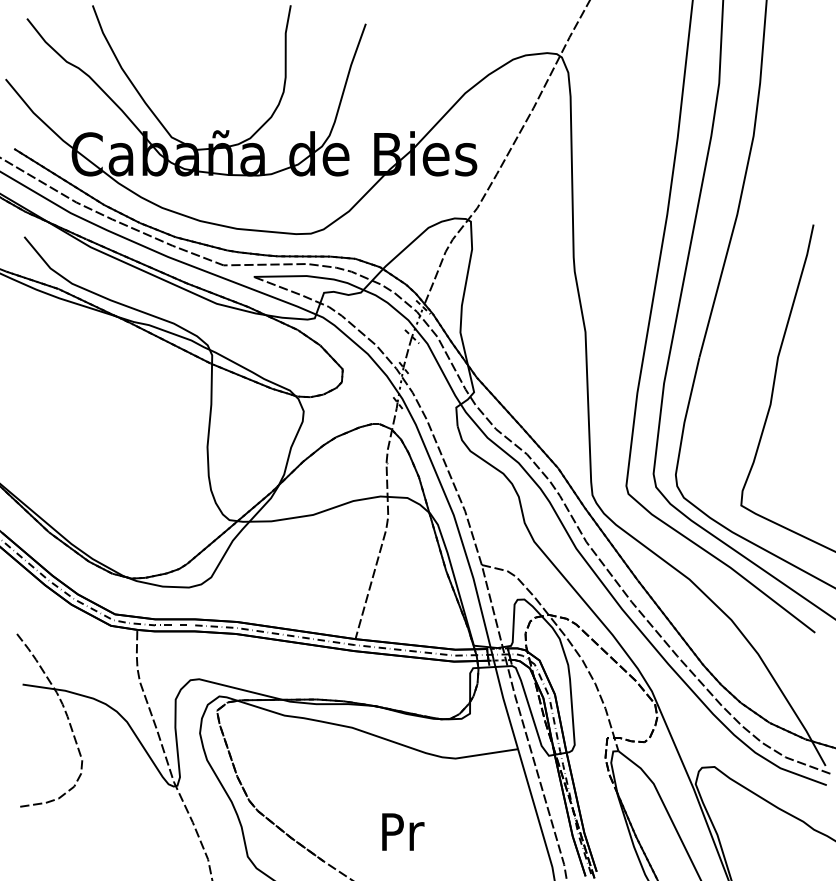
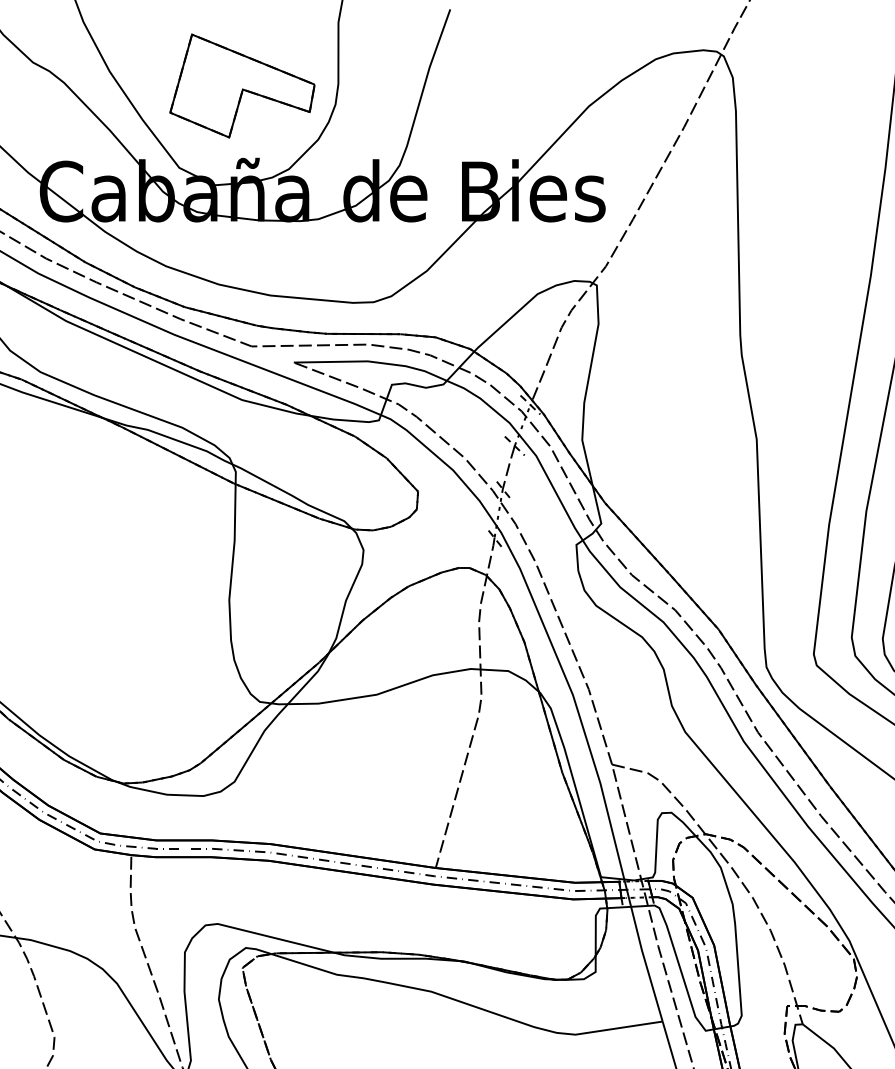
part: (216, 78) -> (241, 85), added

